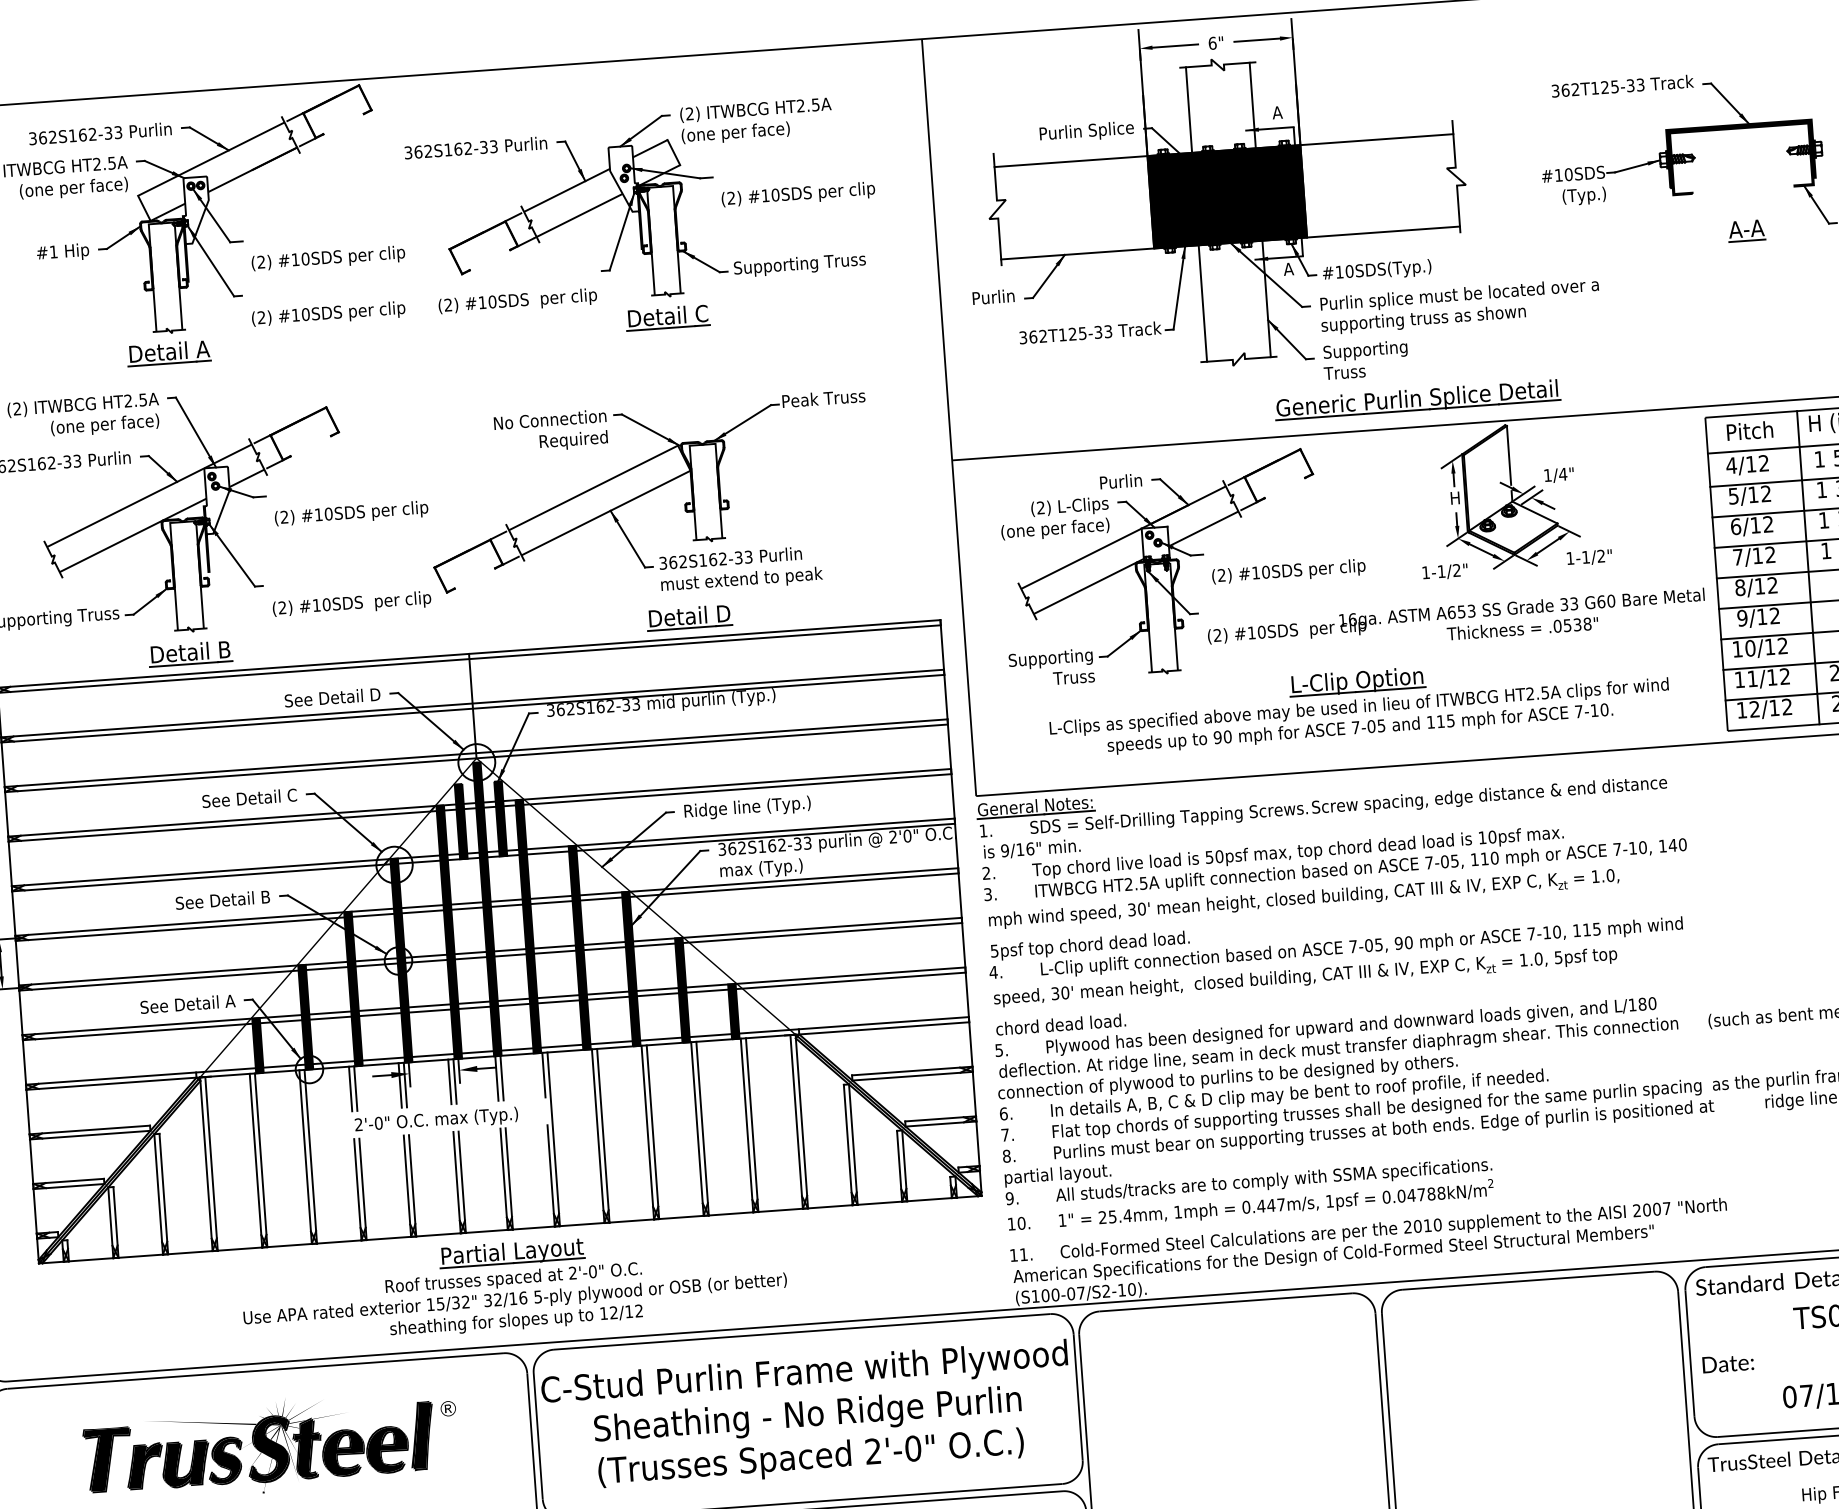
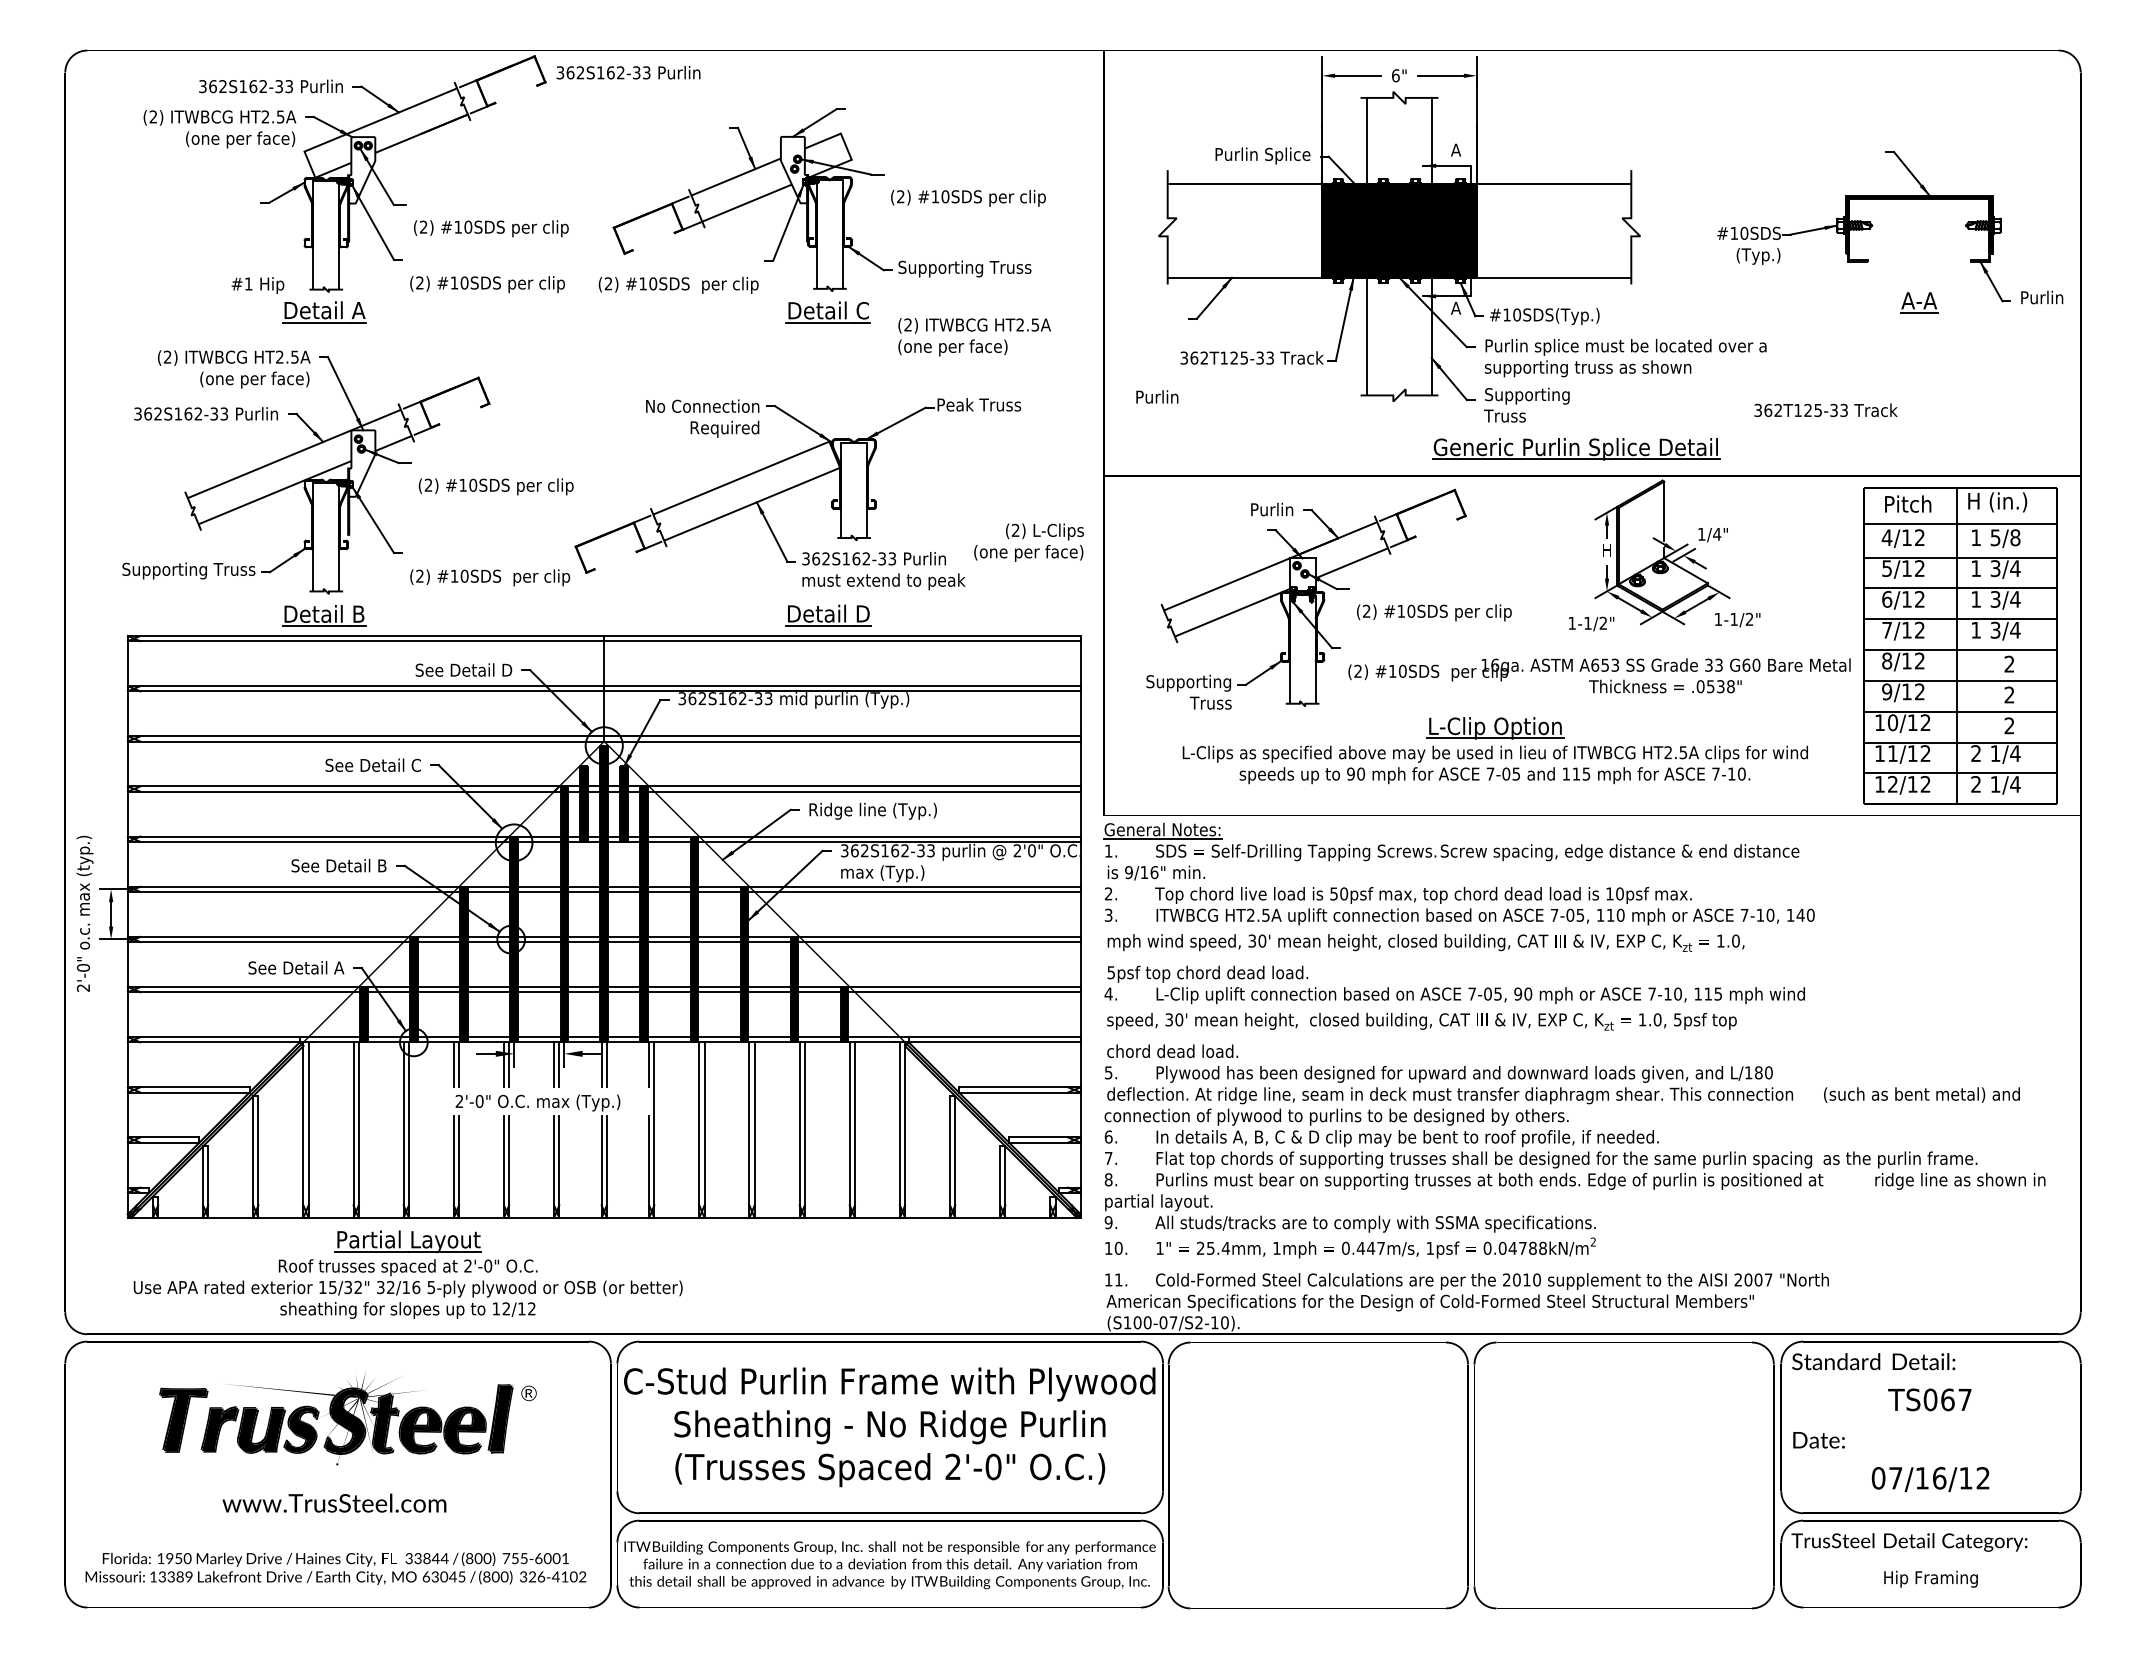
text: (1622, 86) -> (1825, 410), moved
text: (756, 121) -> (974, 337), moved
text: (475, 147) -> (628, 72), moved
text: (62, 252) -> (257, 285), moved
text: (993, 296) -> (1157, 396), moved
text: (1054, 518) -> (1028, 542), moved
part: (513, 1285) -> (407, 1274), moved

